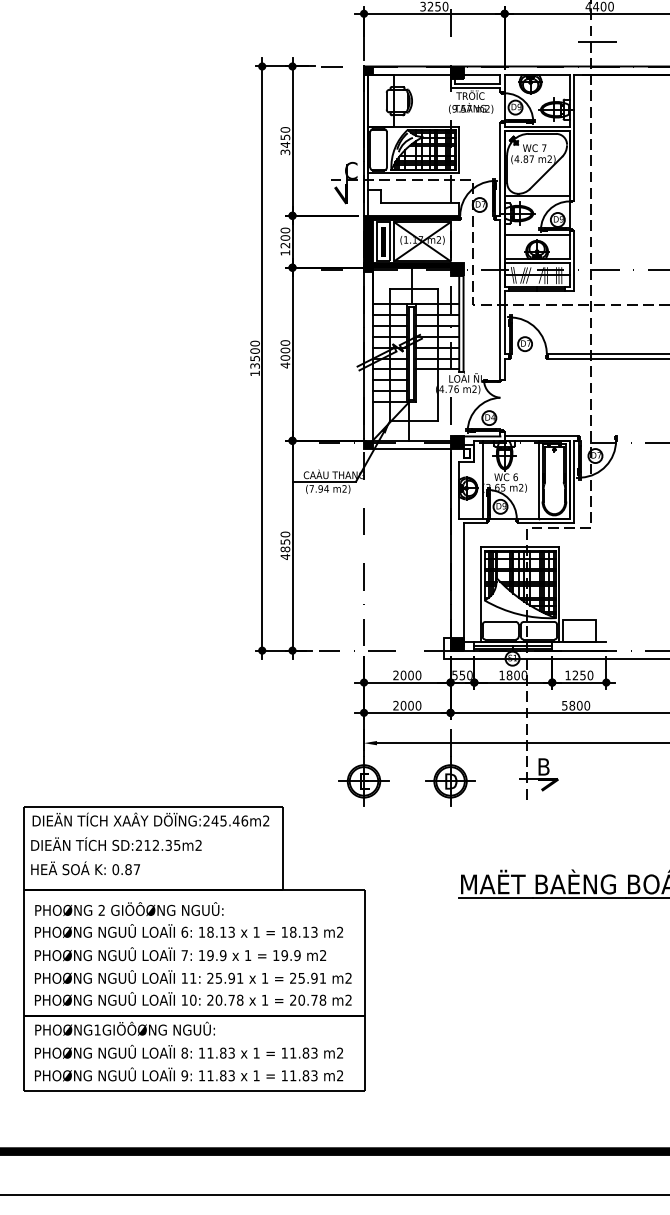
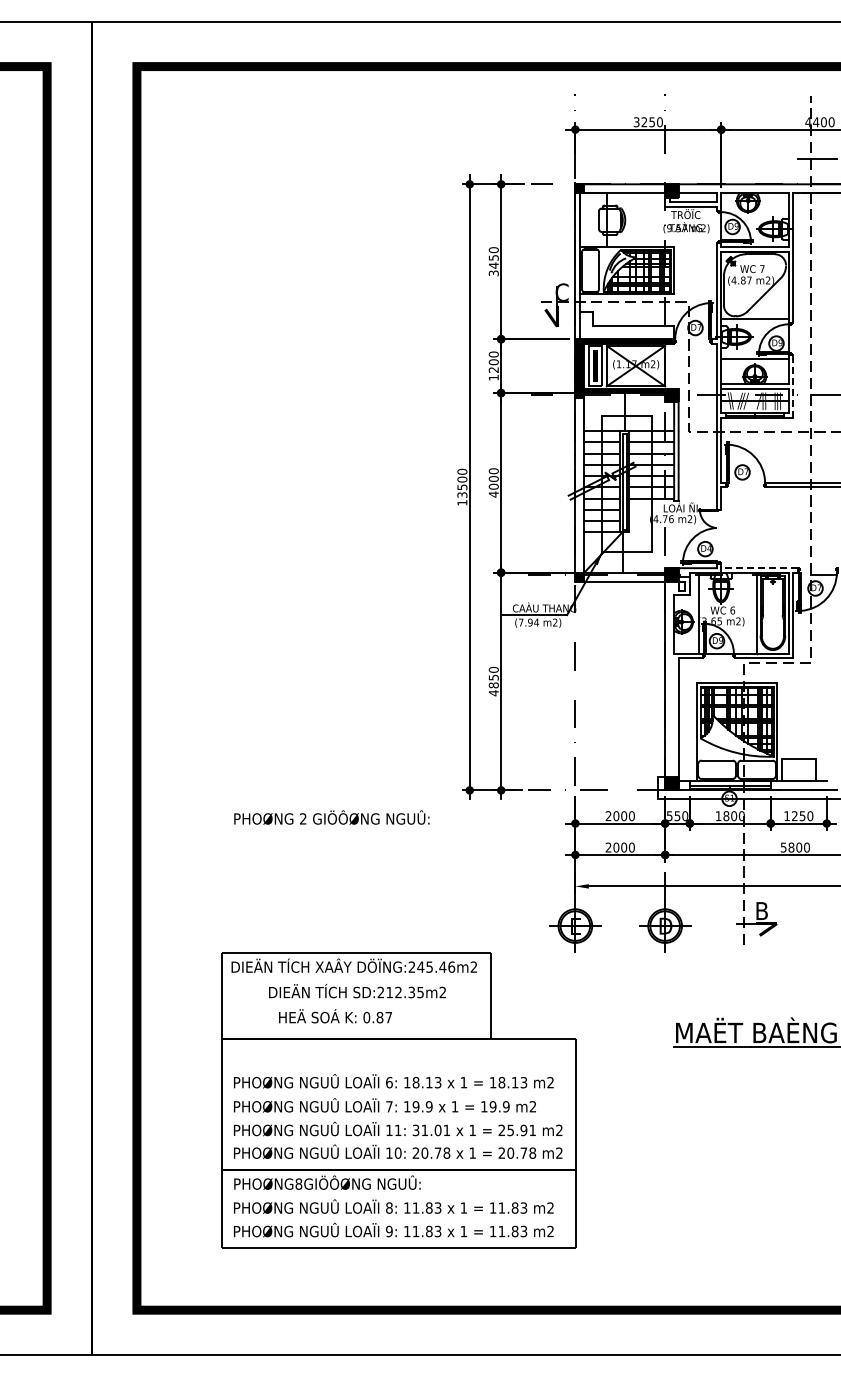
line: (574, 260) -> (793, 385), solid -> dashed
line: (540, 436) -> (758, 568), solid -> dashed
text: (116, 844) -> (357, 991), moved
text: (85, 868) -> (335, 1016), moved
text: (128, 909) -> (331, 817), moved
text: (220, 978) -> (426, 1130), 25.91 -> 31.01
text: (97, 1029) -> (298, 1183), PHOØNG1GIÖÔØNG -> PHOØNG8GIÖÔØNG

